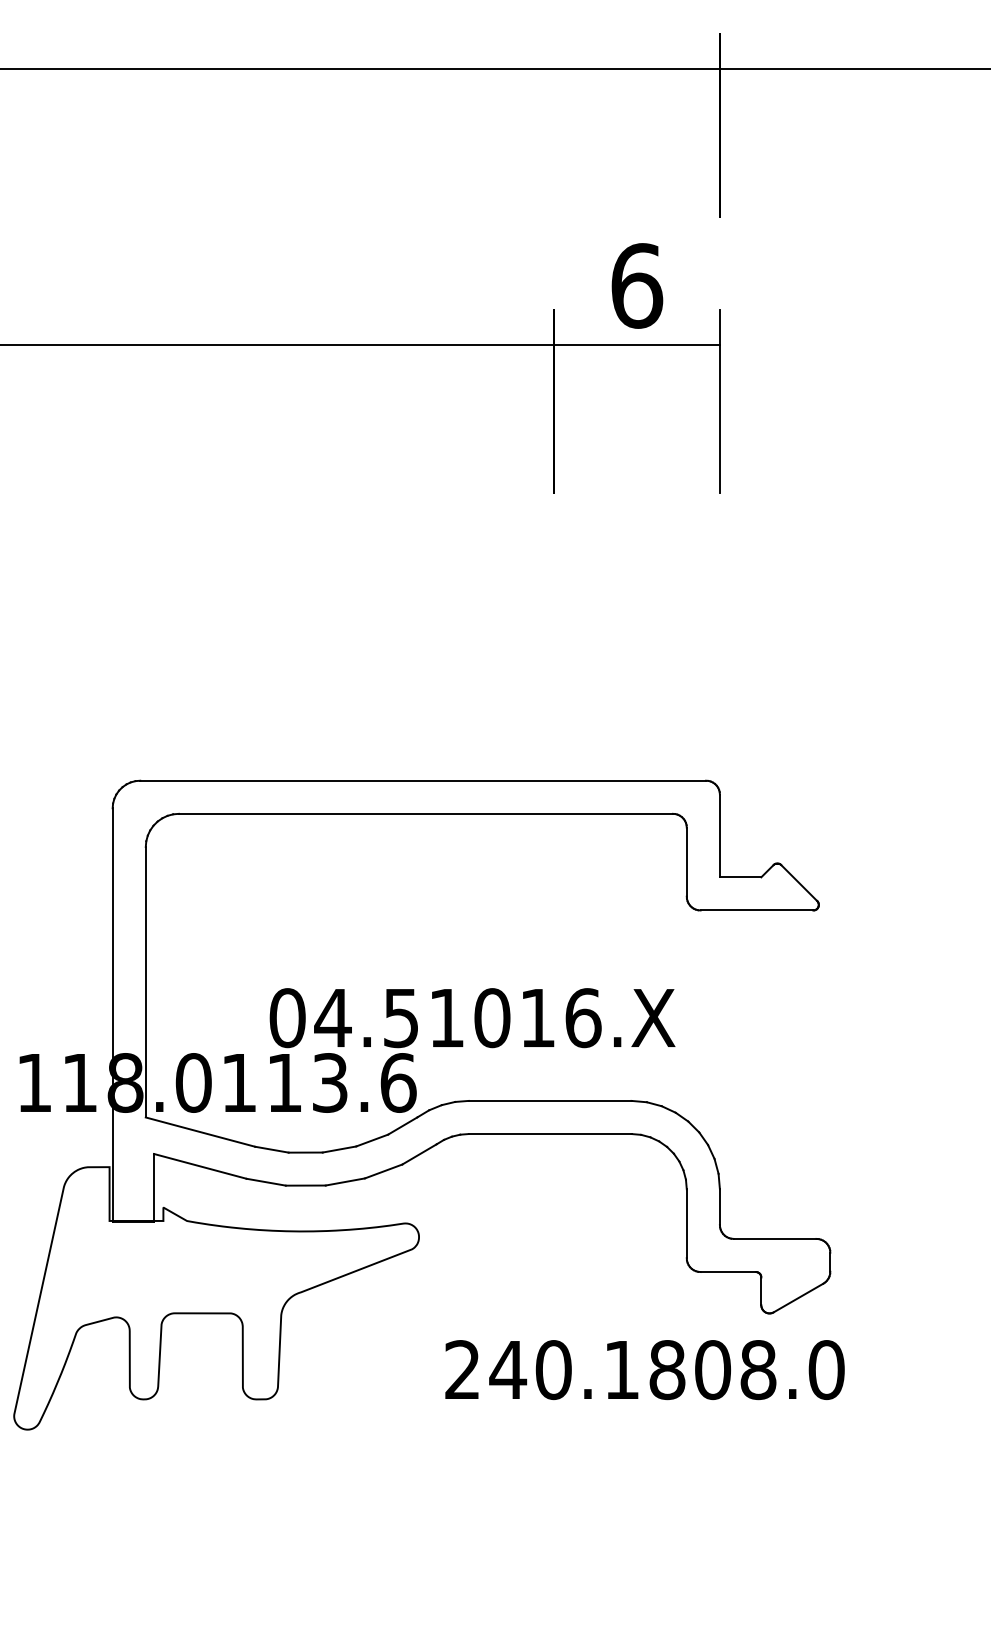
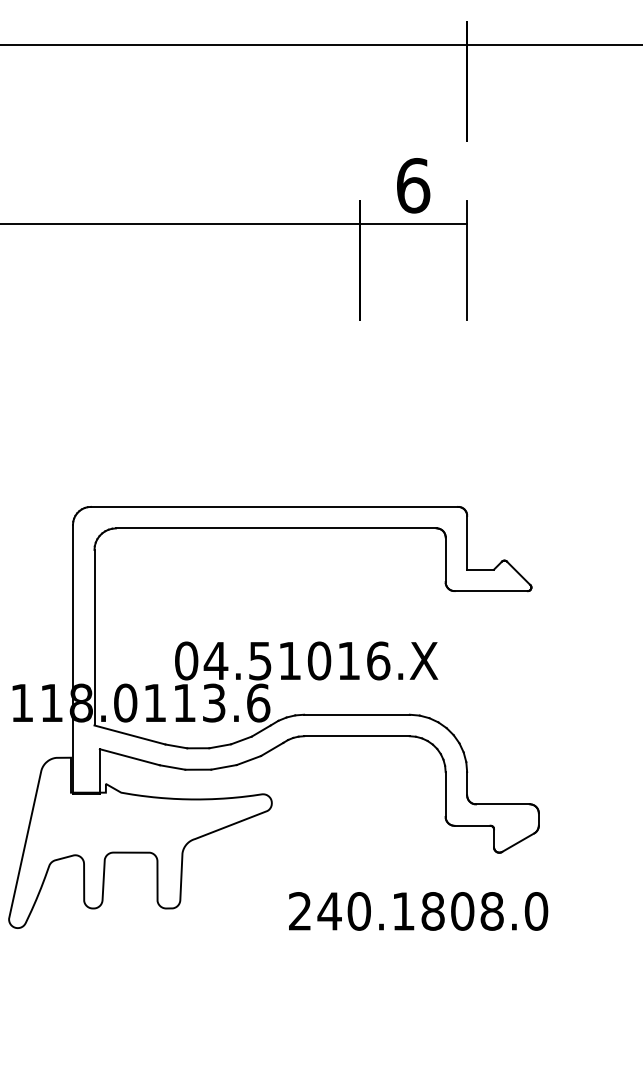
text: (644, 1370) -> (418, 911), moved

